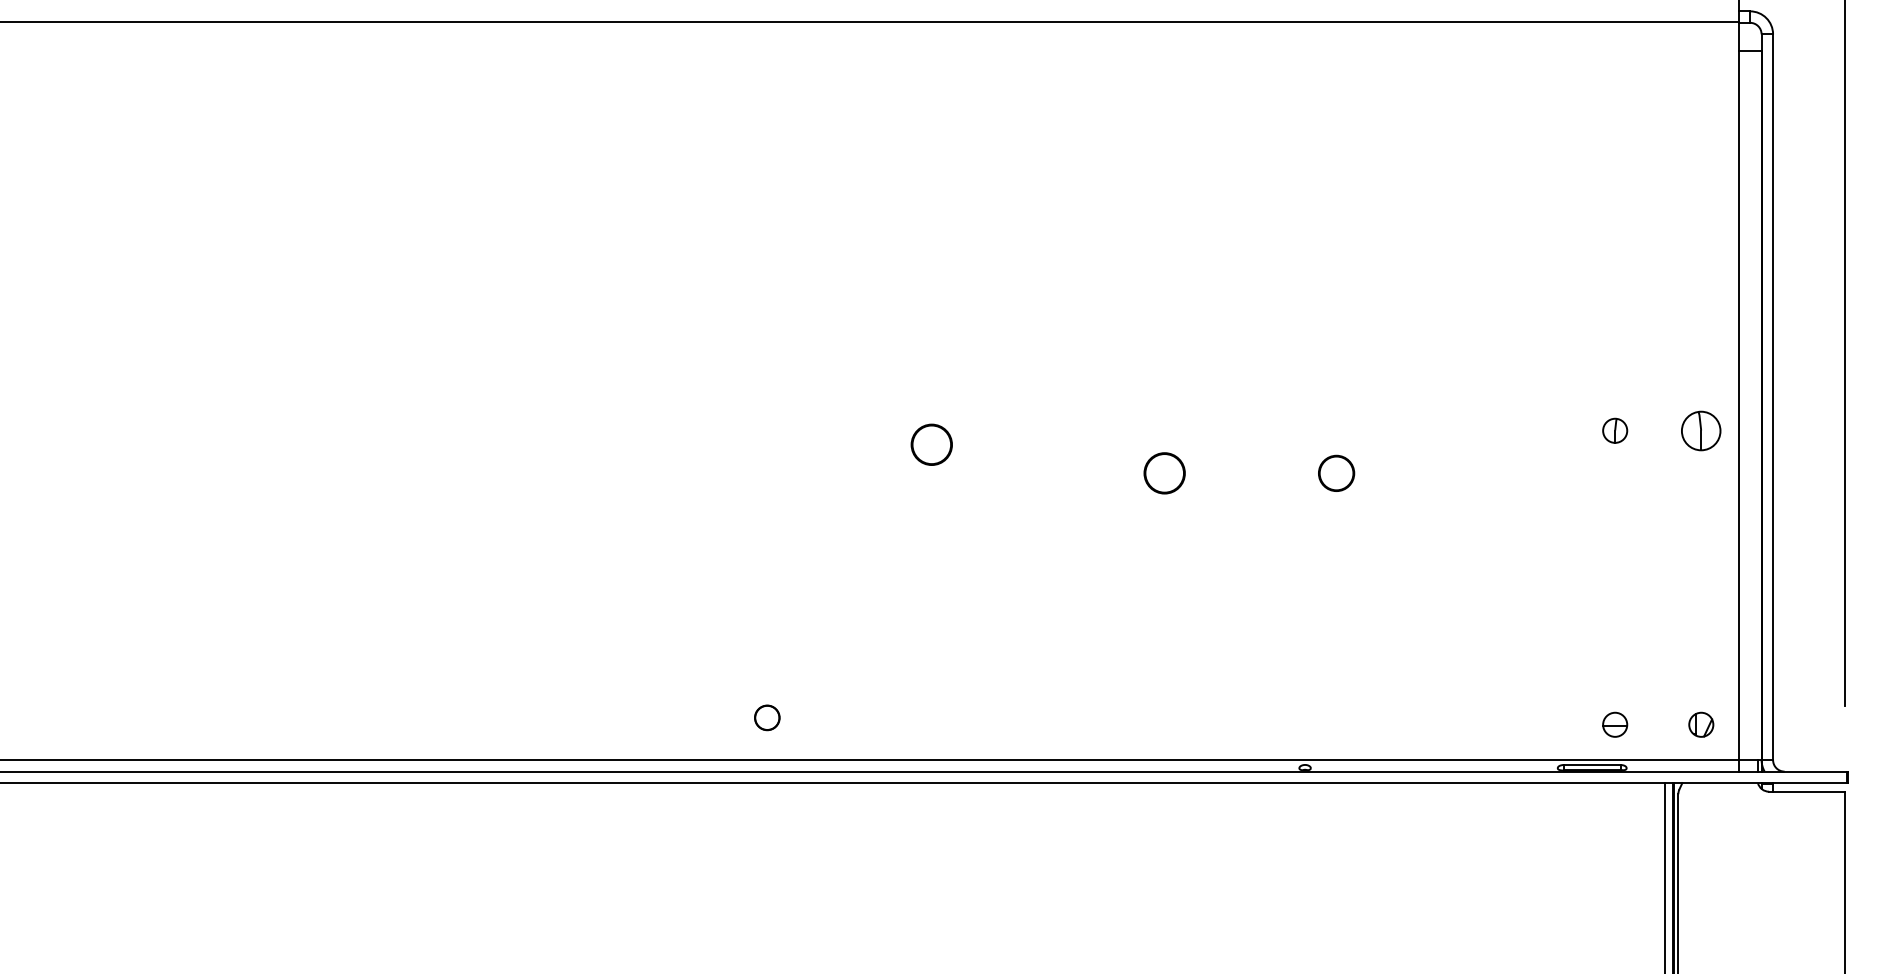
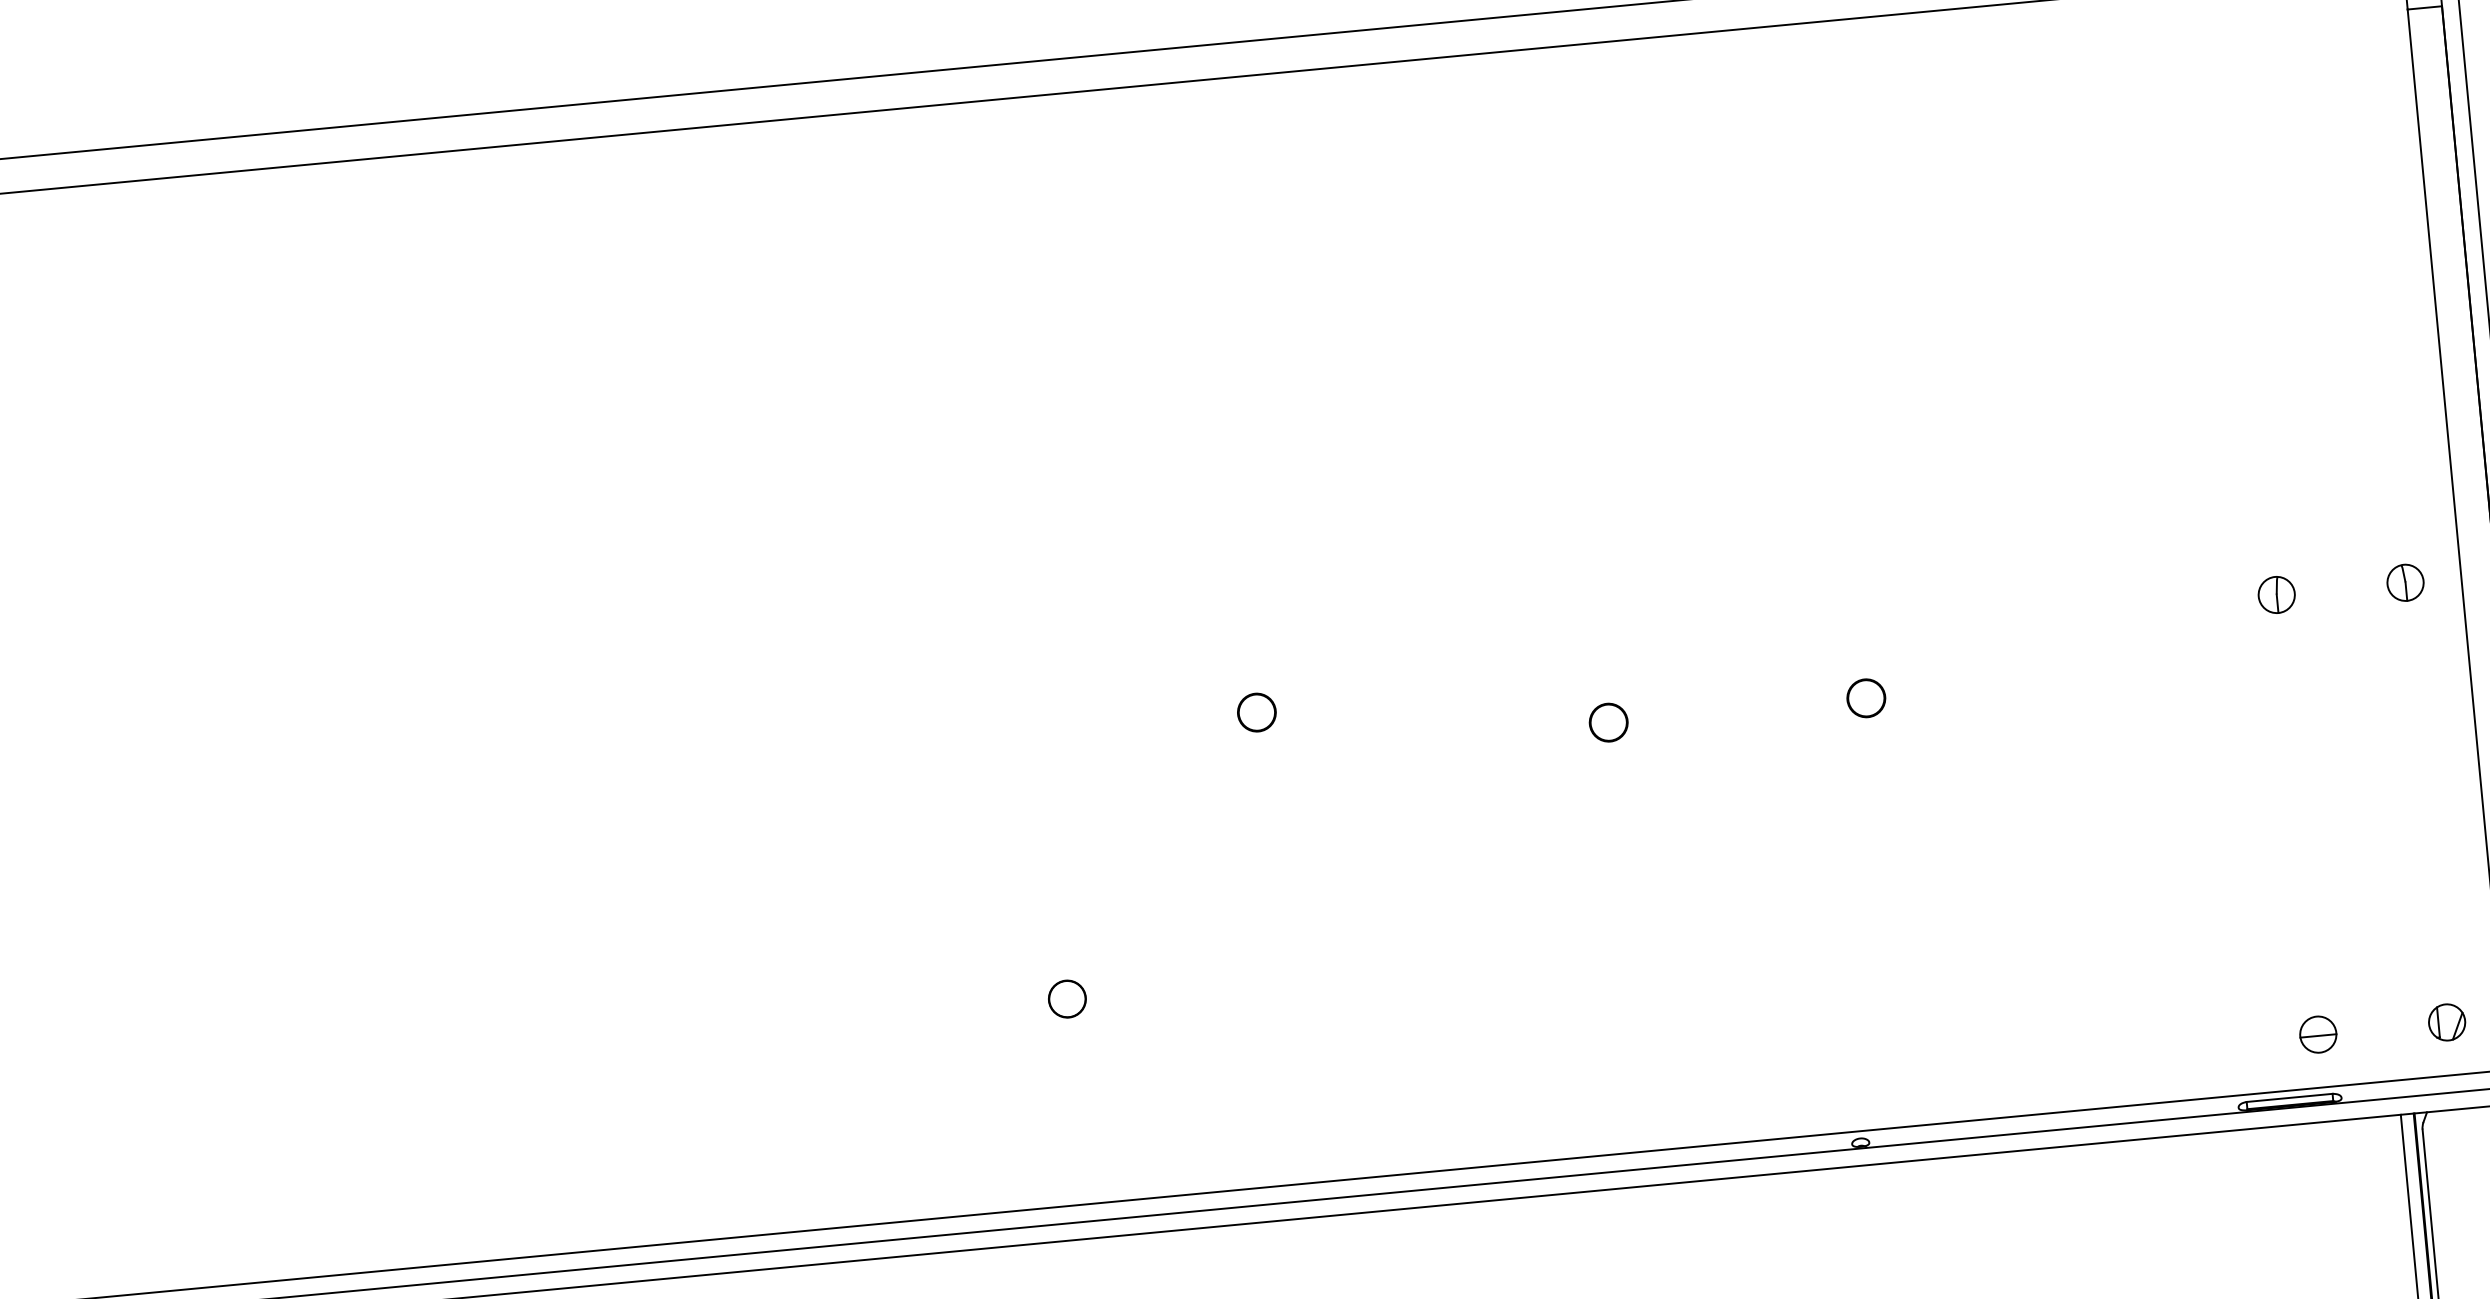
part: (1701, 430) -> (2405, 582), size x0.62
circle: (931, 444) -> (1256, 712), size x0.62
circle: (1163, 473) -> (1607, 722), size x0.62
circle: (1336, 473) -> (1866, 698), size x0.71
part: (767, 717) -> (1067, 998), moved

